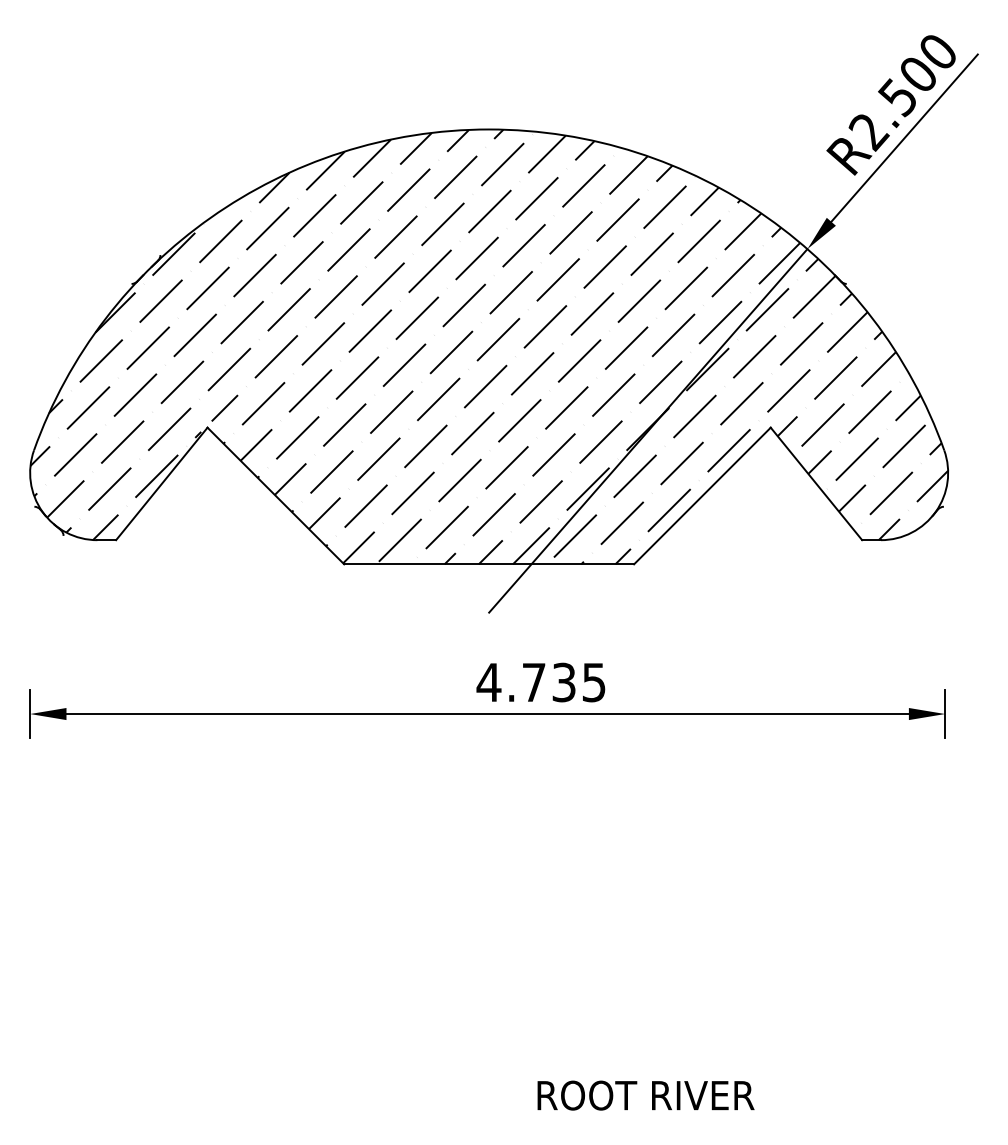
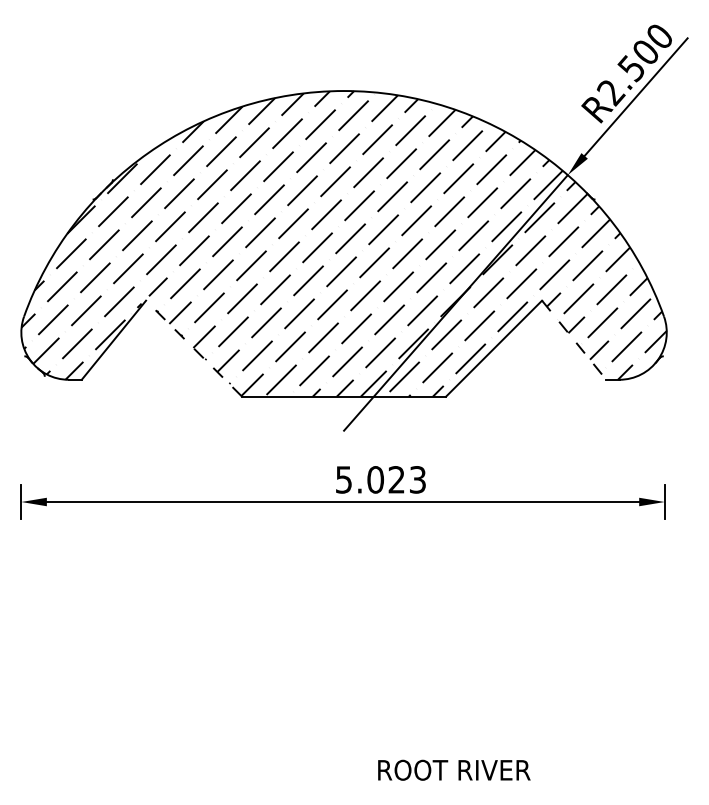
line: (816, 484) -> (574, 340), solid -> dashed
line: (276, 495) -> (194, 348), solid -> dashed
text: (540, 682) -> (380, 479), 4.735 -> 5.023

